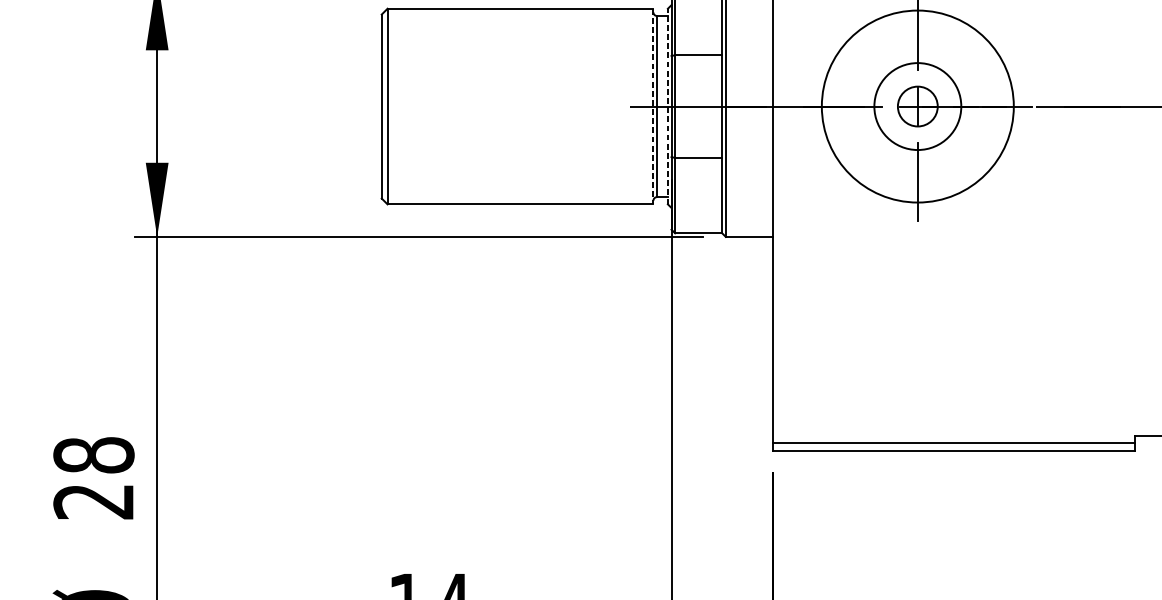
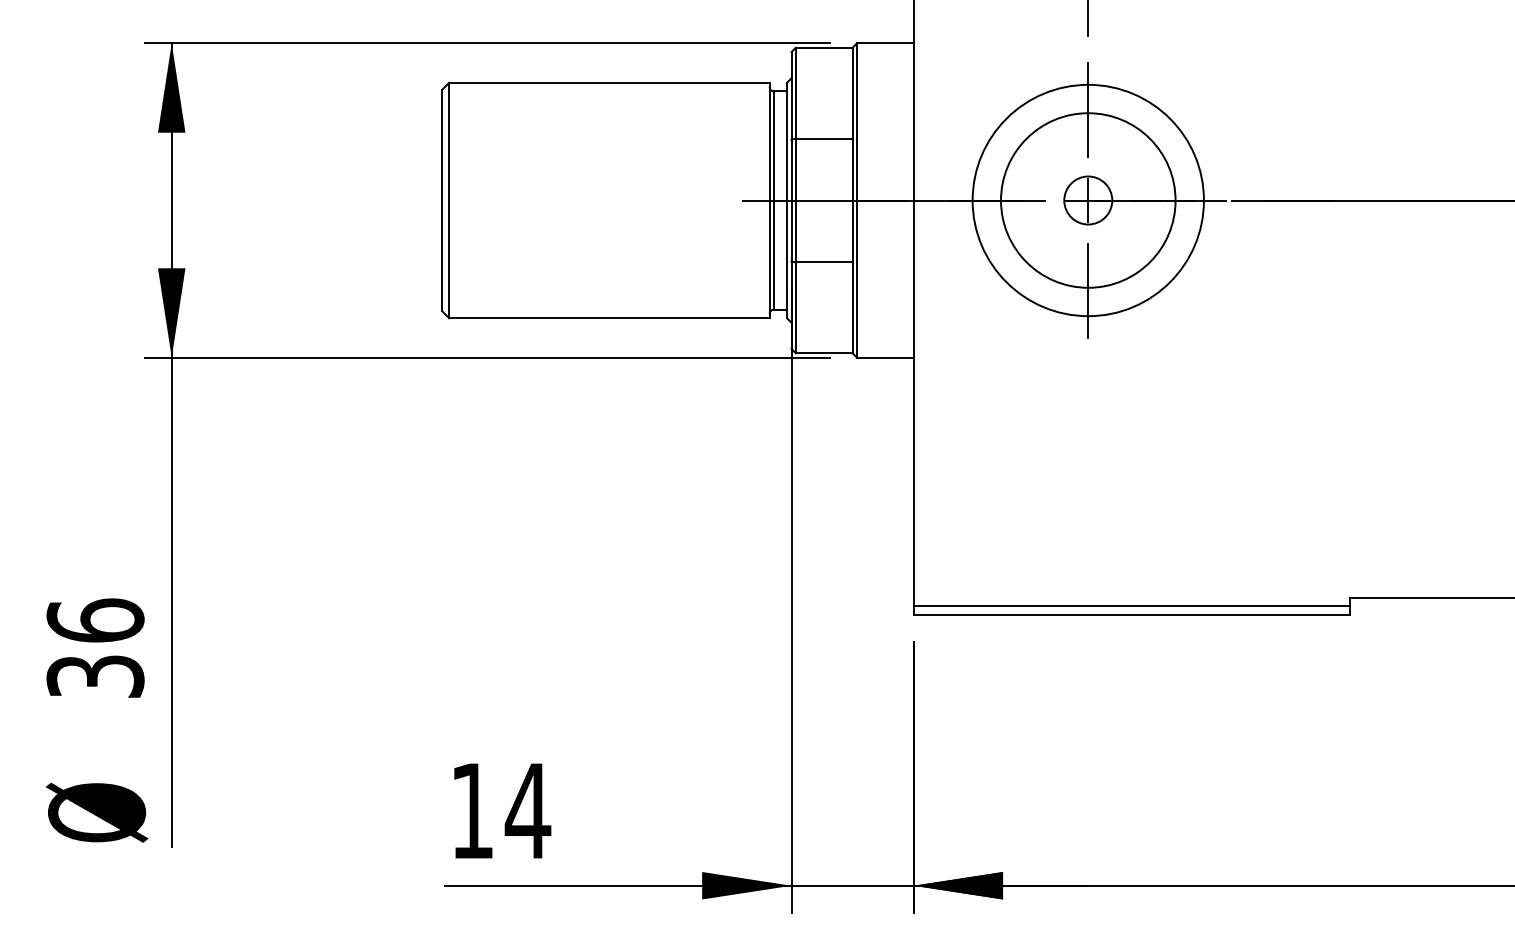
line: (653, 106) -> (769, 200), dashed -> solid
line: (668, 106) -> (787, 200), dashed -> solid
circle: (918, 106) -> (1088, 200), size x1.67
text: (93, 477) -> (95, 647), 28 -> 36

